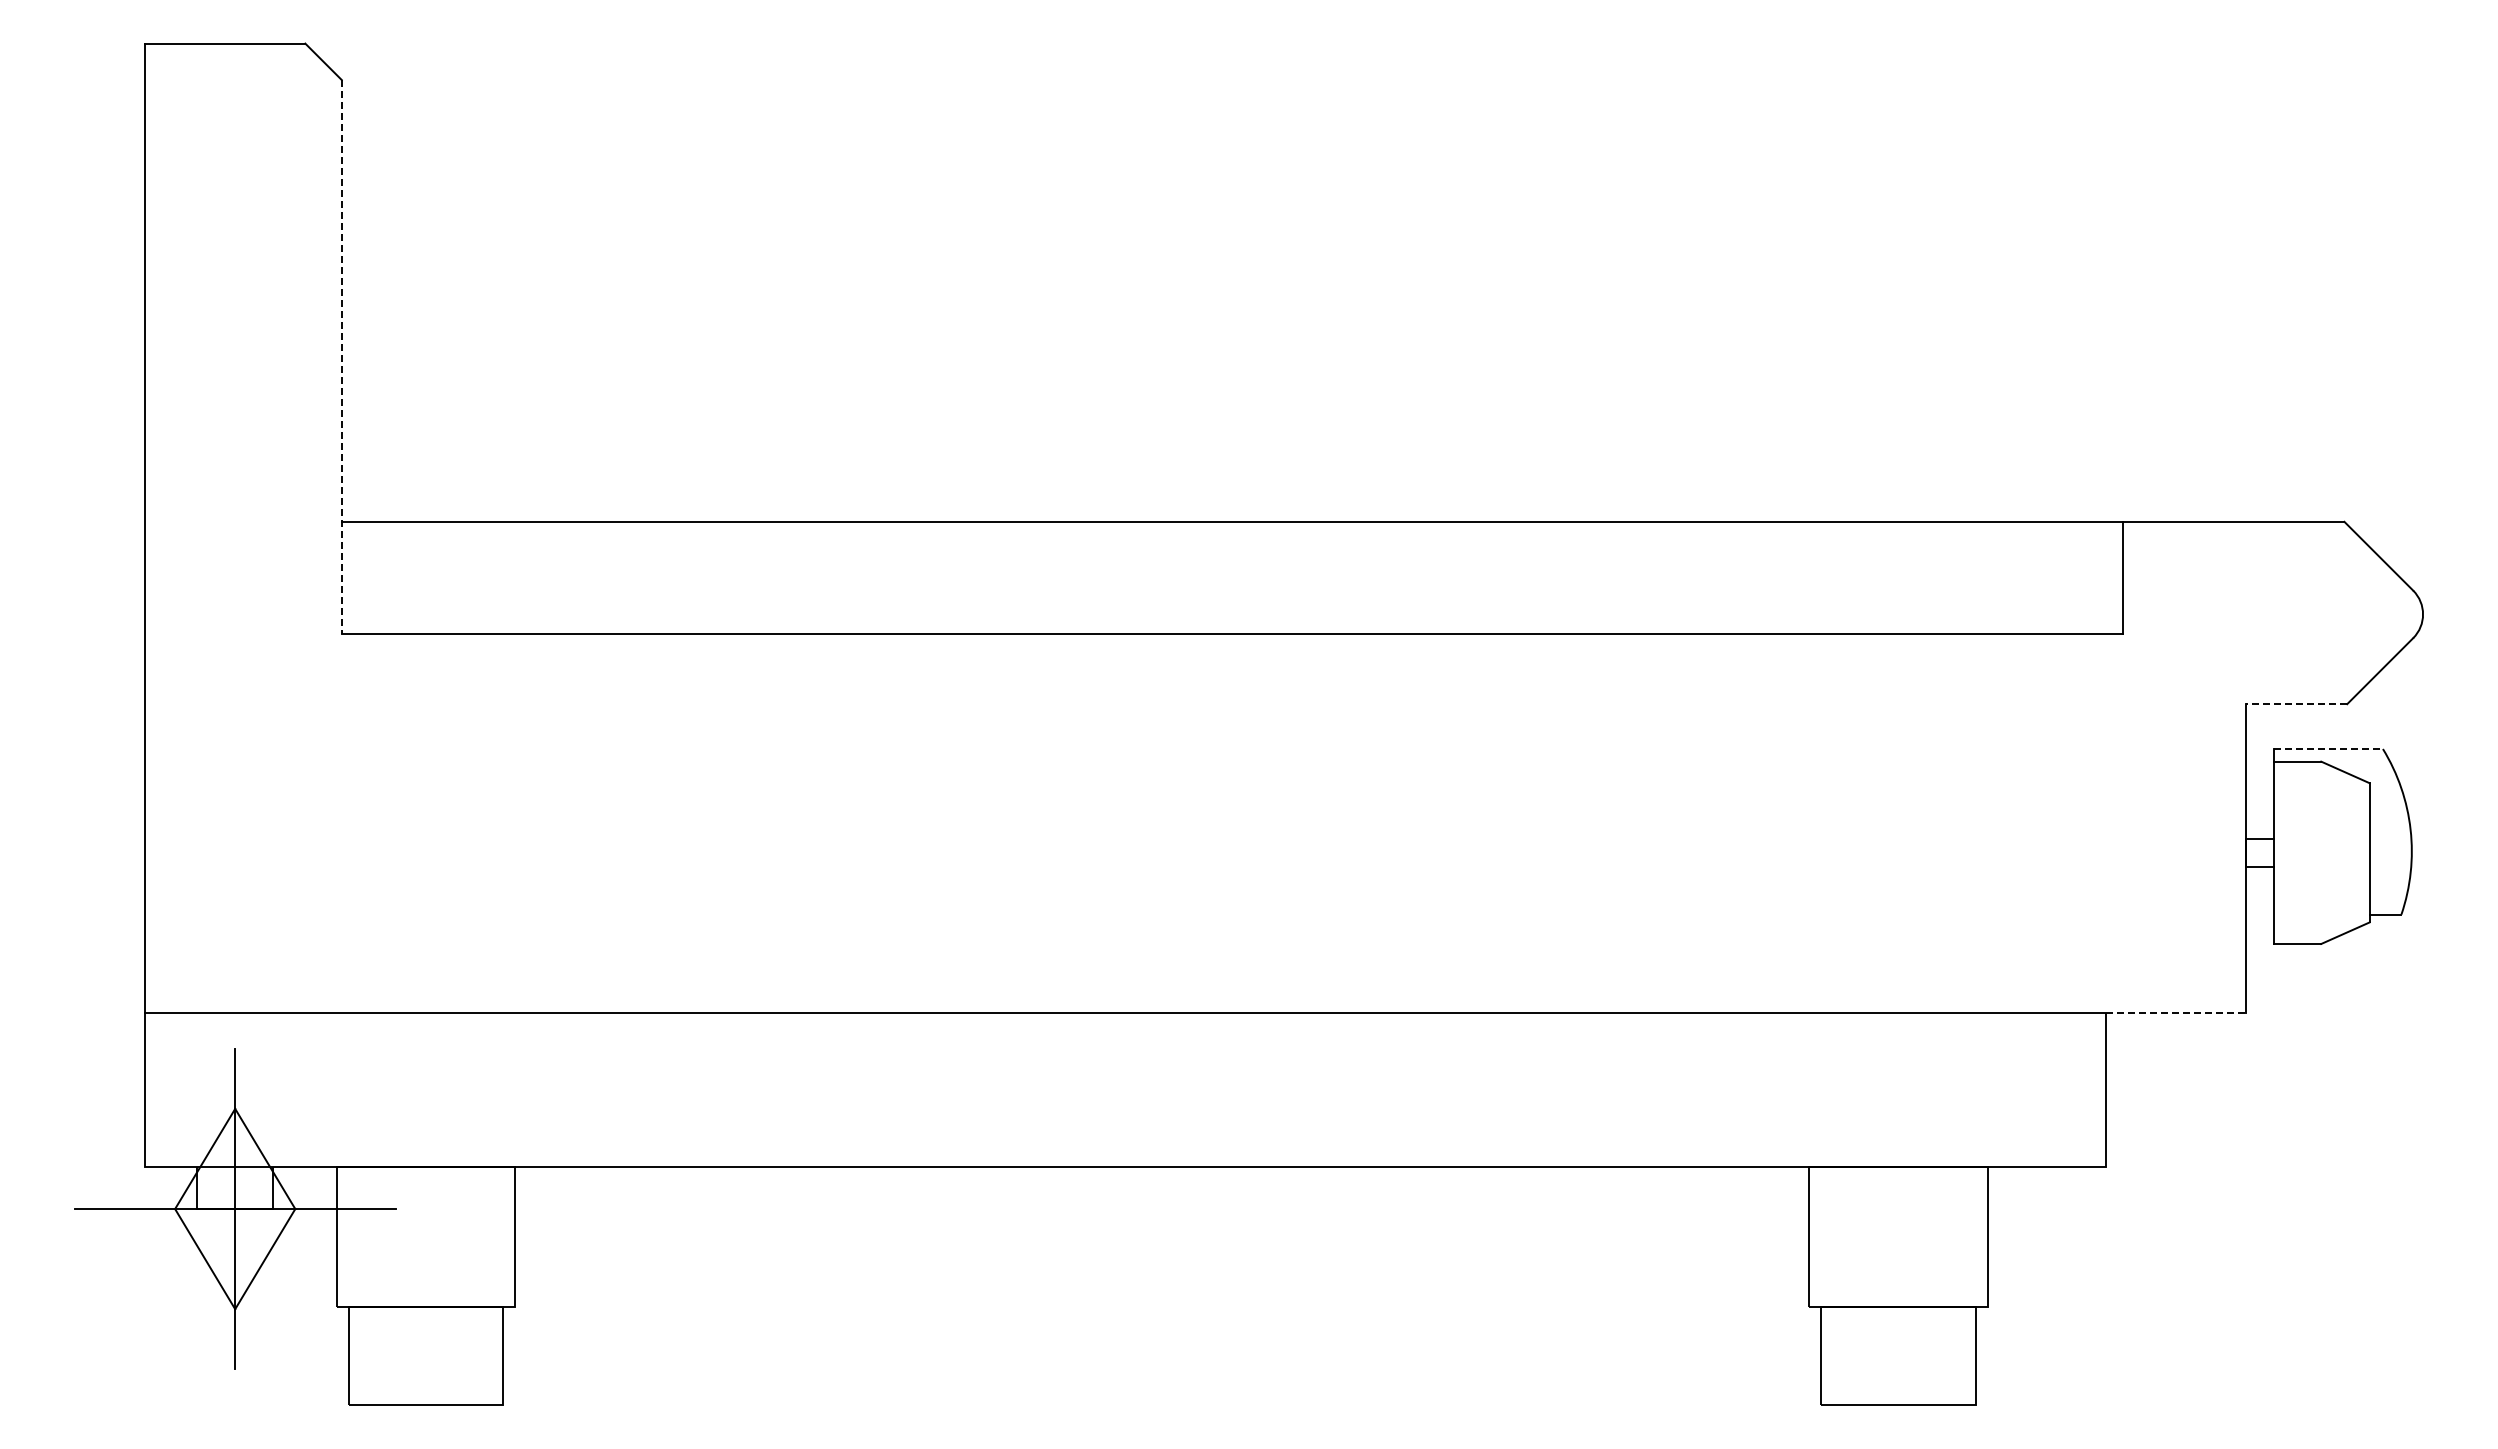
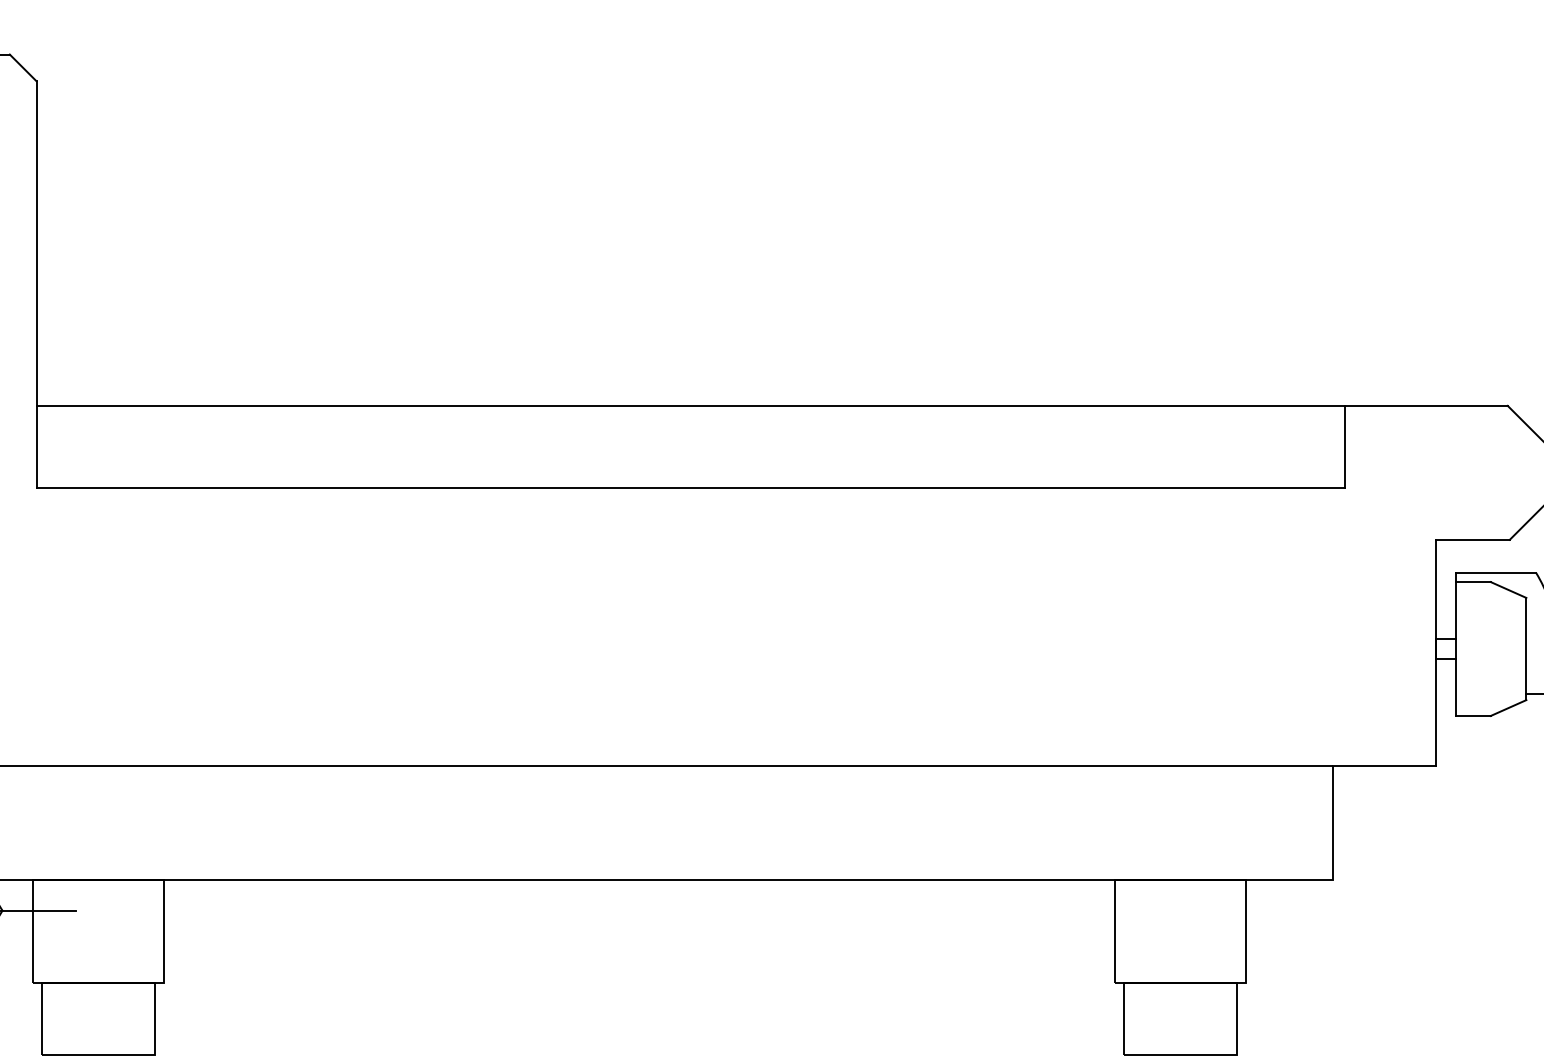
line: (341, 357) -> (36, 285), dashed -> solid
line: (2296, 704) -> (1472, 540), dashed -> solid
line: (2329, 749) -> (1496, 573), dashed -> solid
line: (2176, 1012) -> (1384, 766), dashed -> solid

